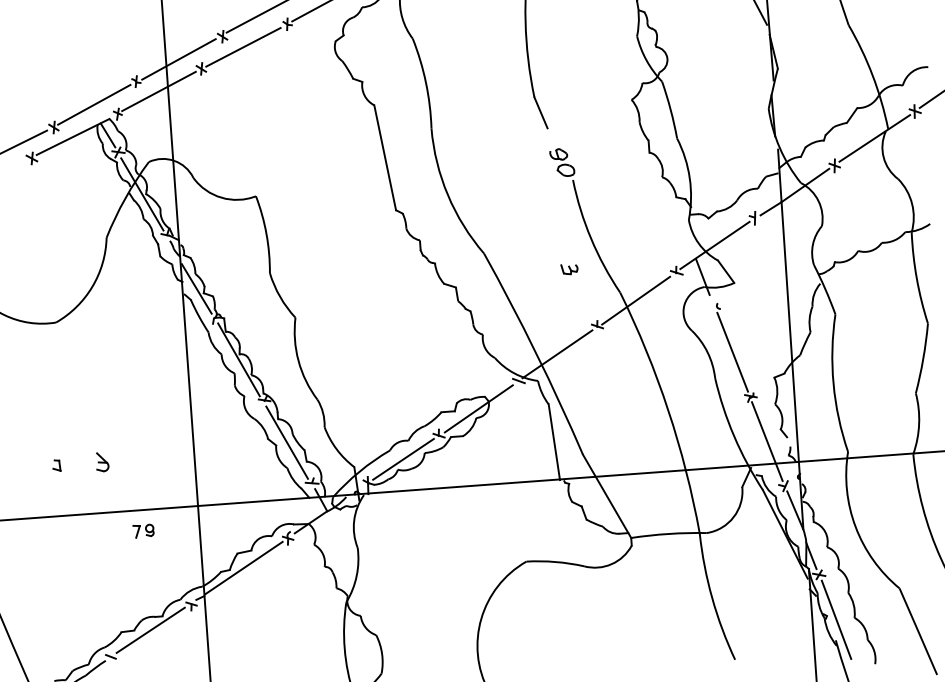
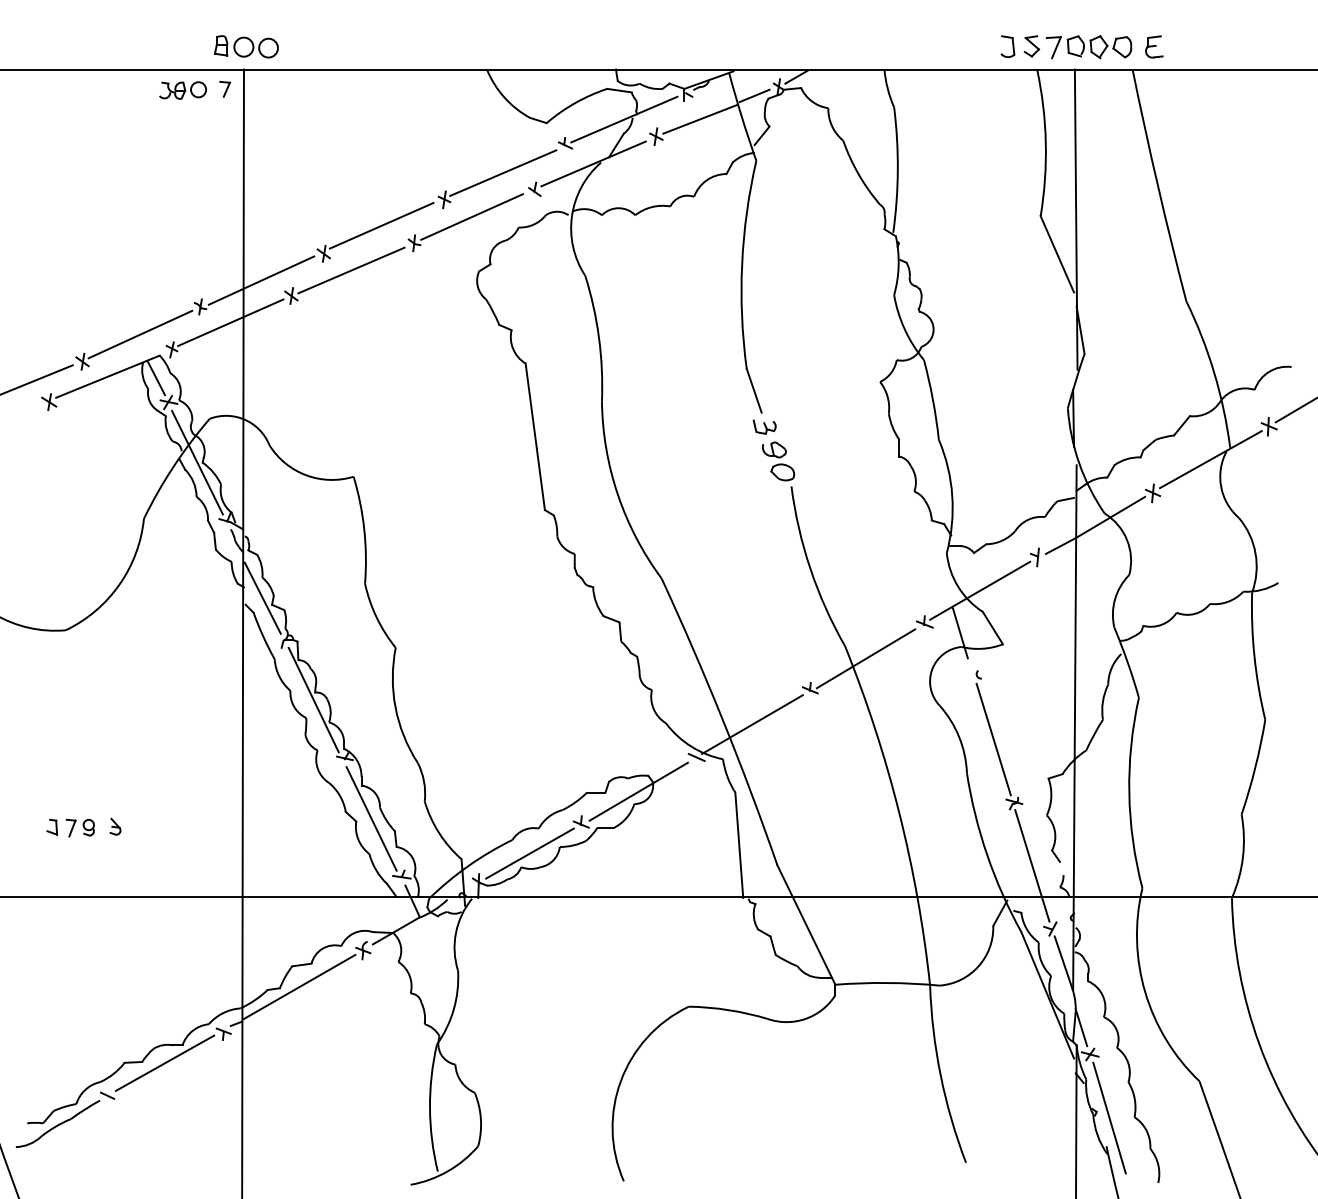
part: (569, 269) -> (764, 426), moved
part: (102, 461) -> (115, 826), size x0.62
part: (143, 530) -> (79, 827), moved

